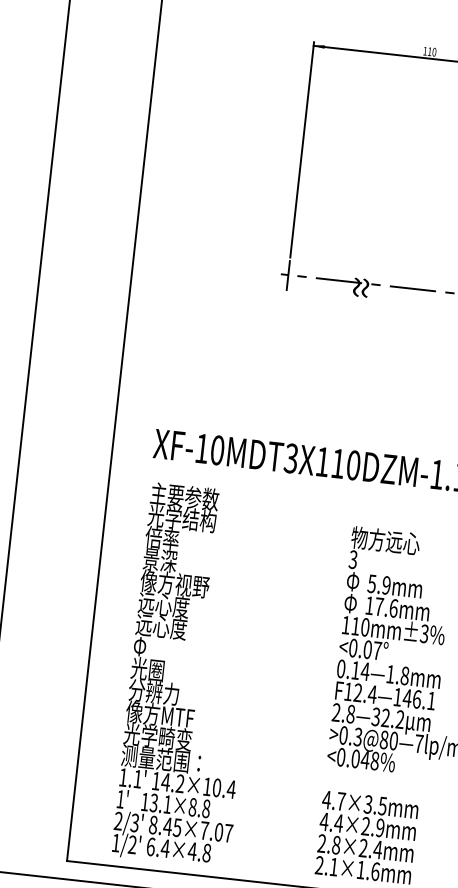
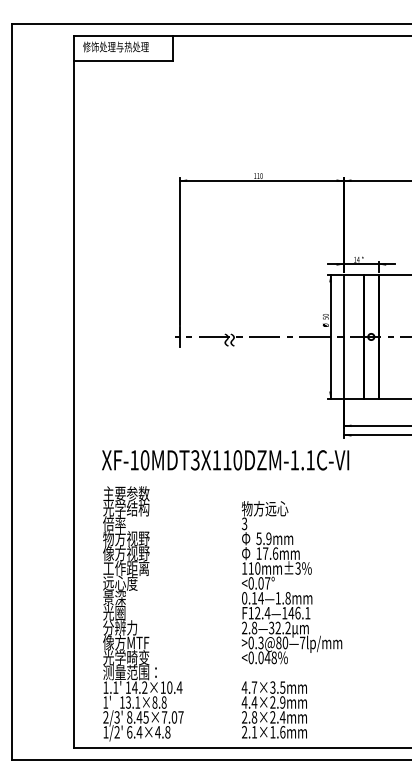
text: (177, 562) -> (126, 538), 景深 -> 物方视野
text: (172, 606) -> (126, 568), 远心度 -> 工作距离
text: (150, 646) -> (114, 597), Φ -> 景深

